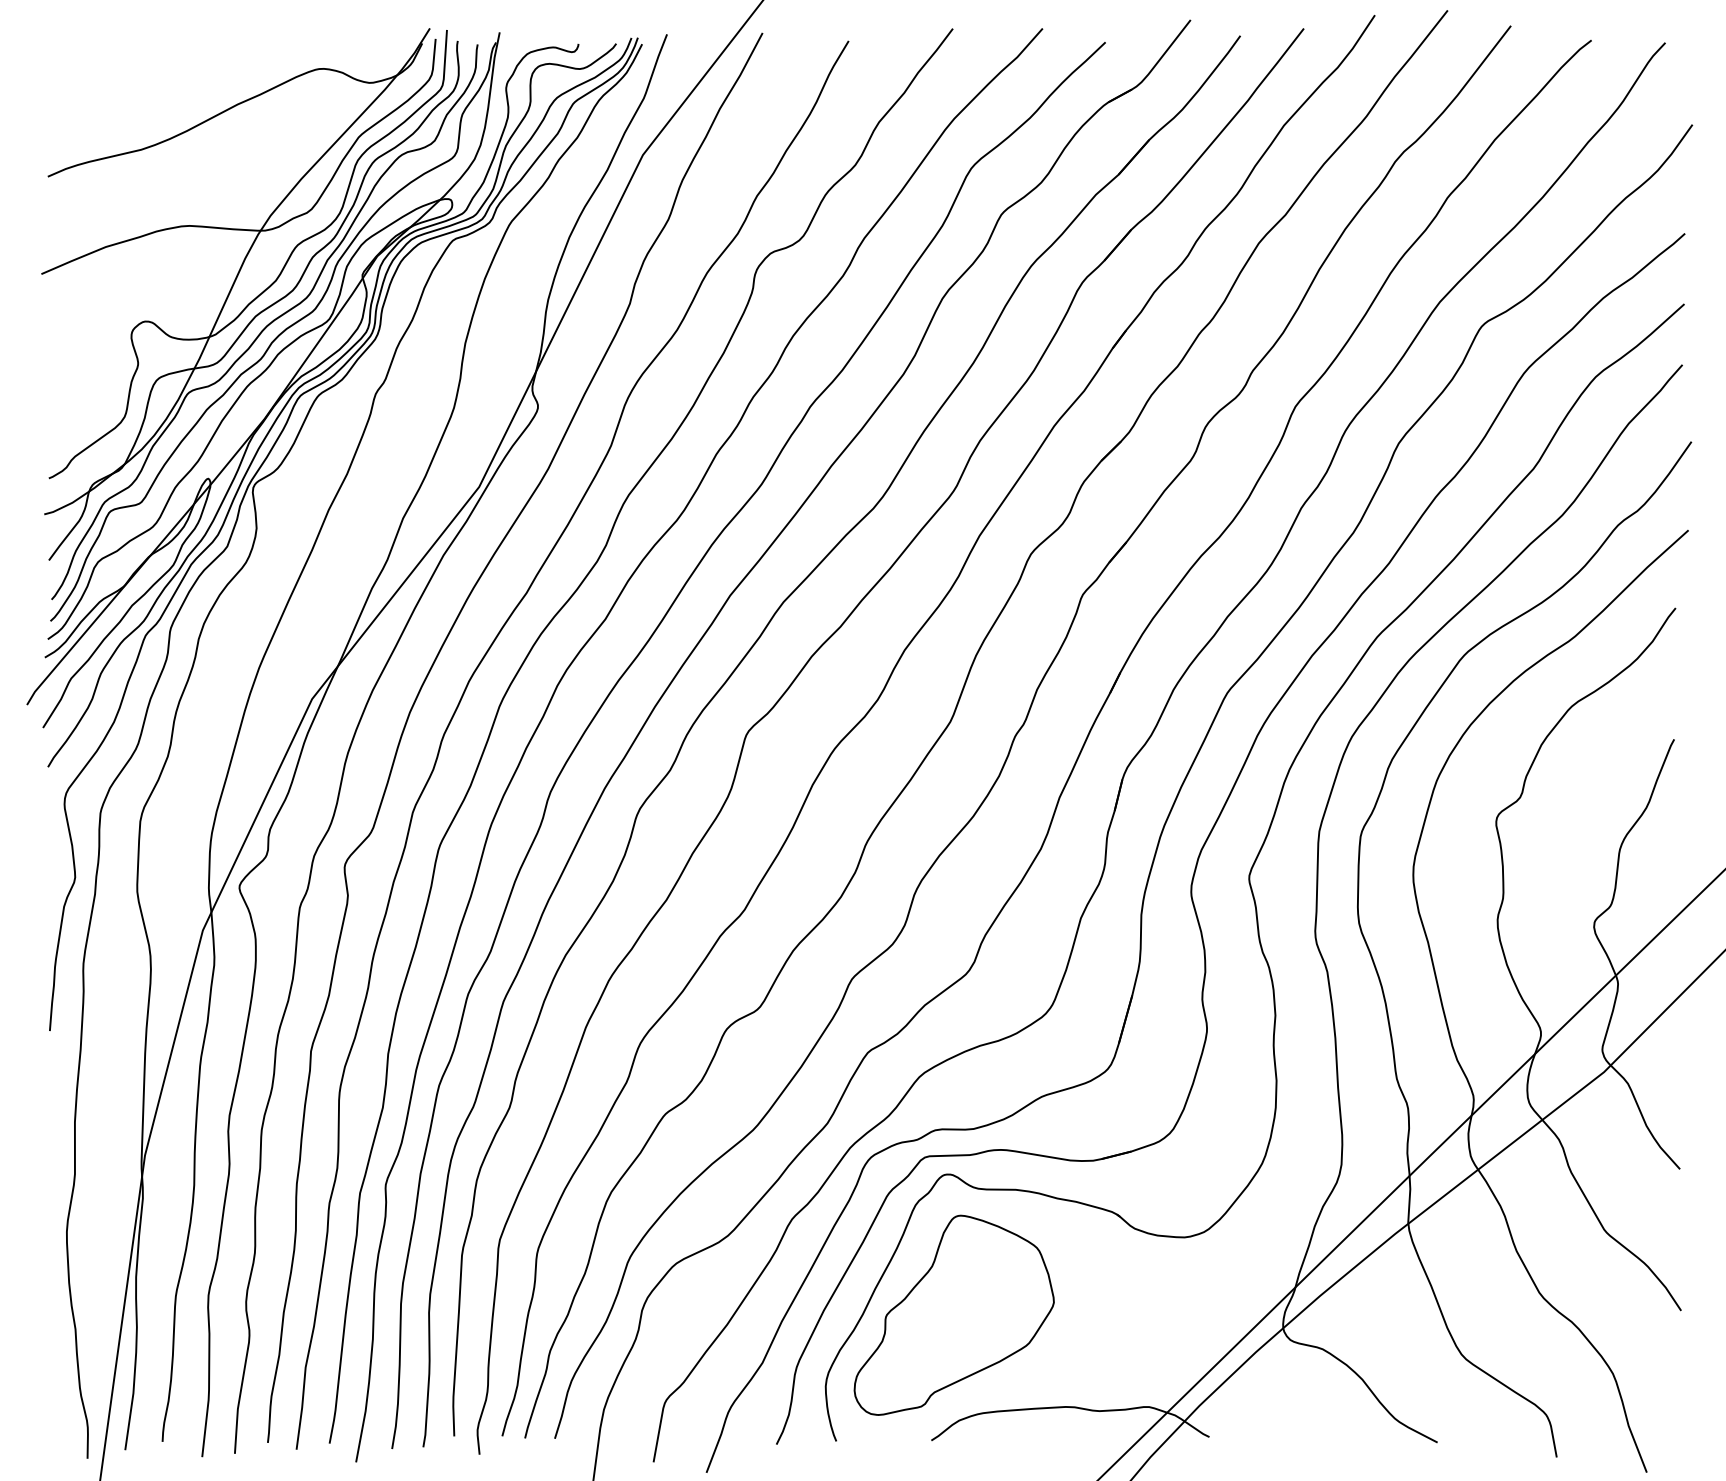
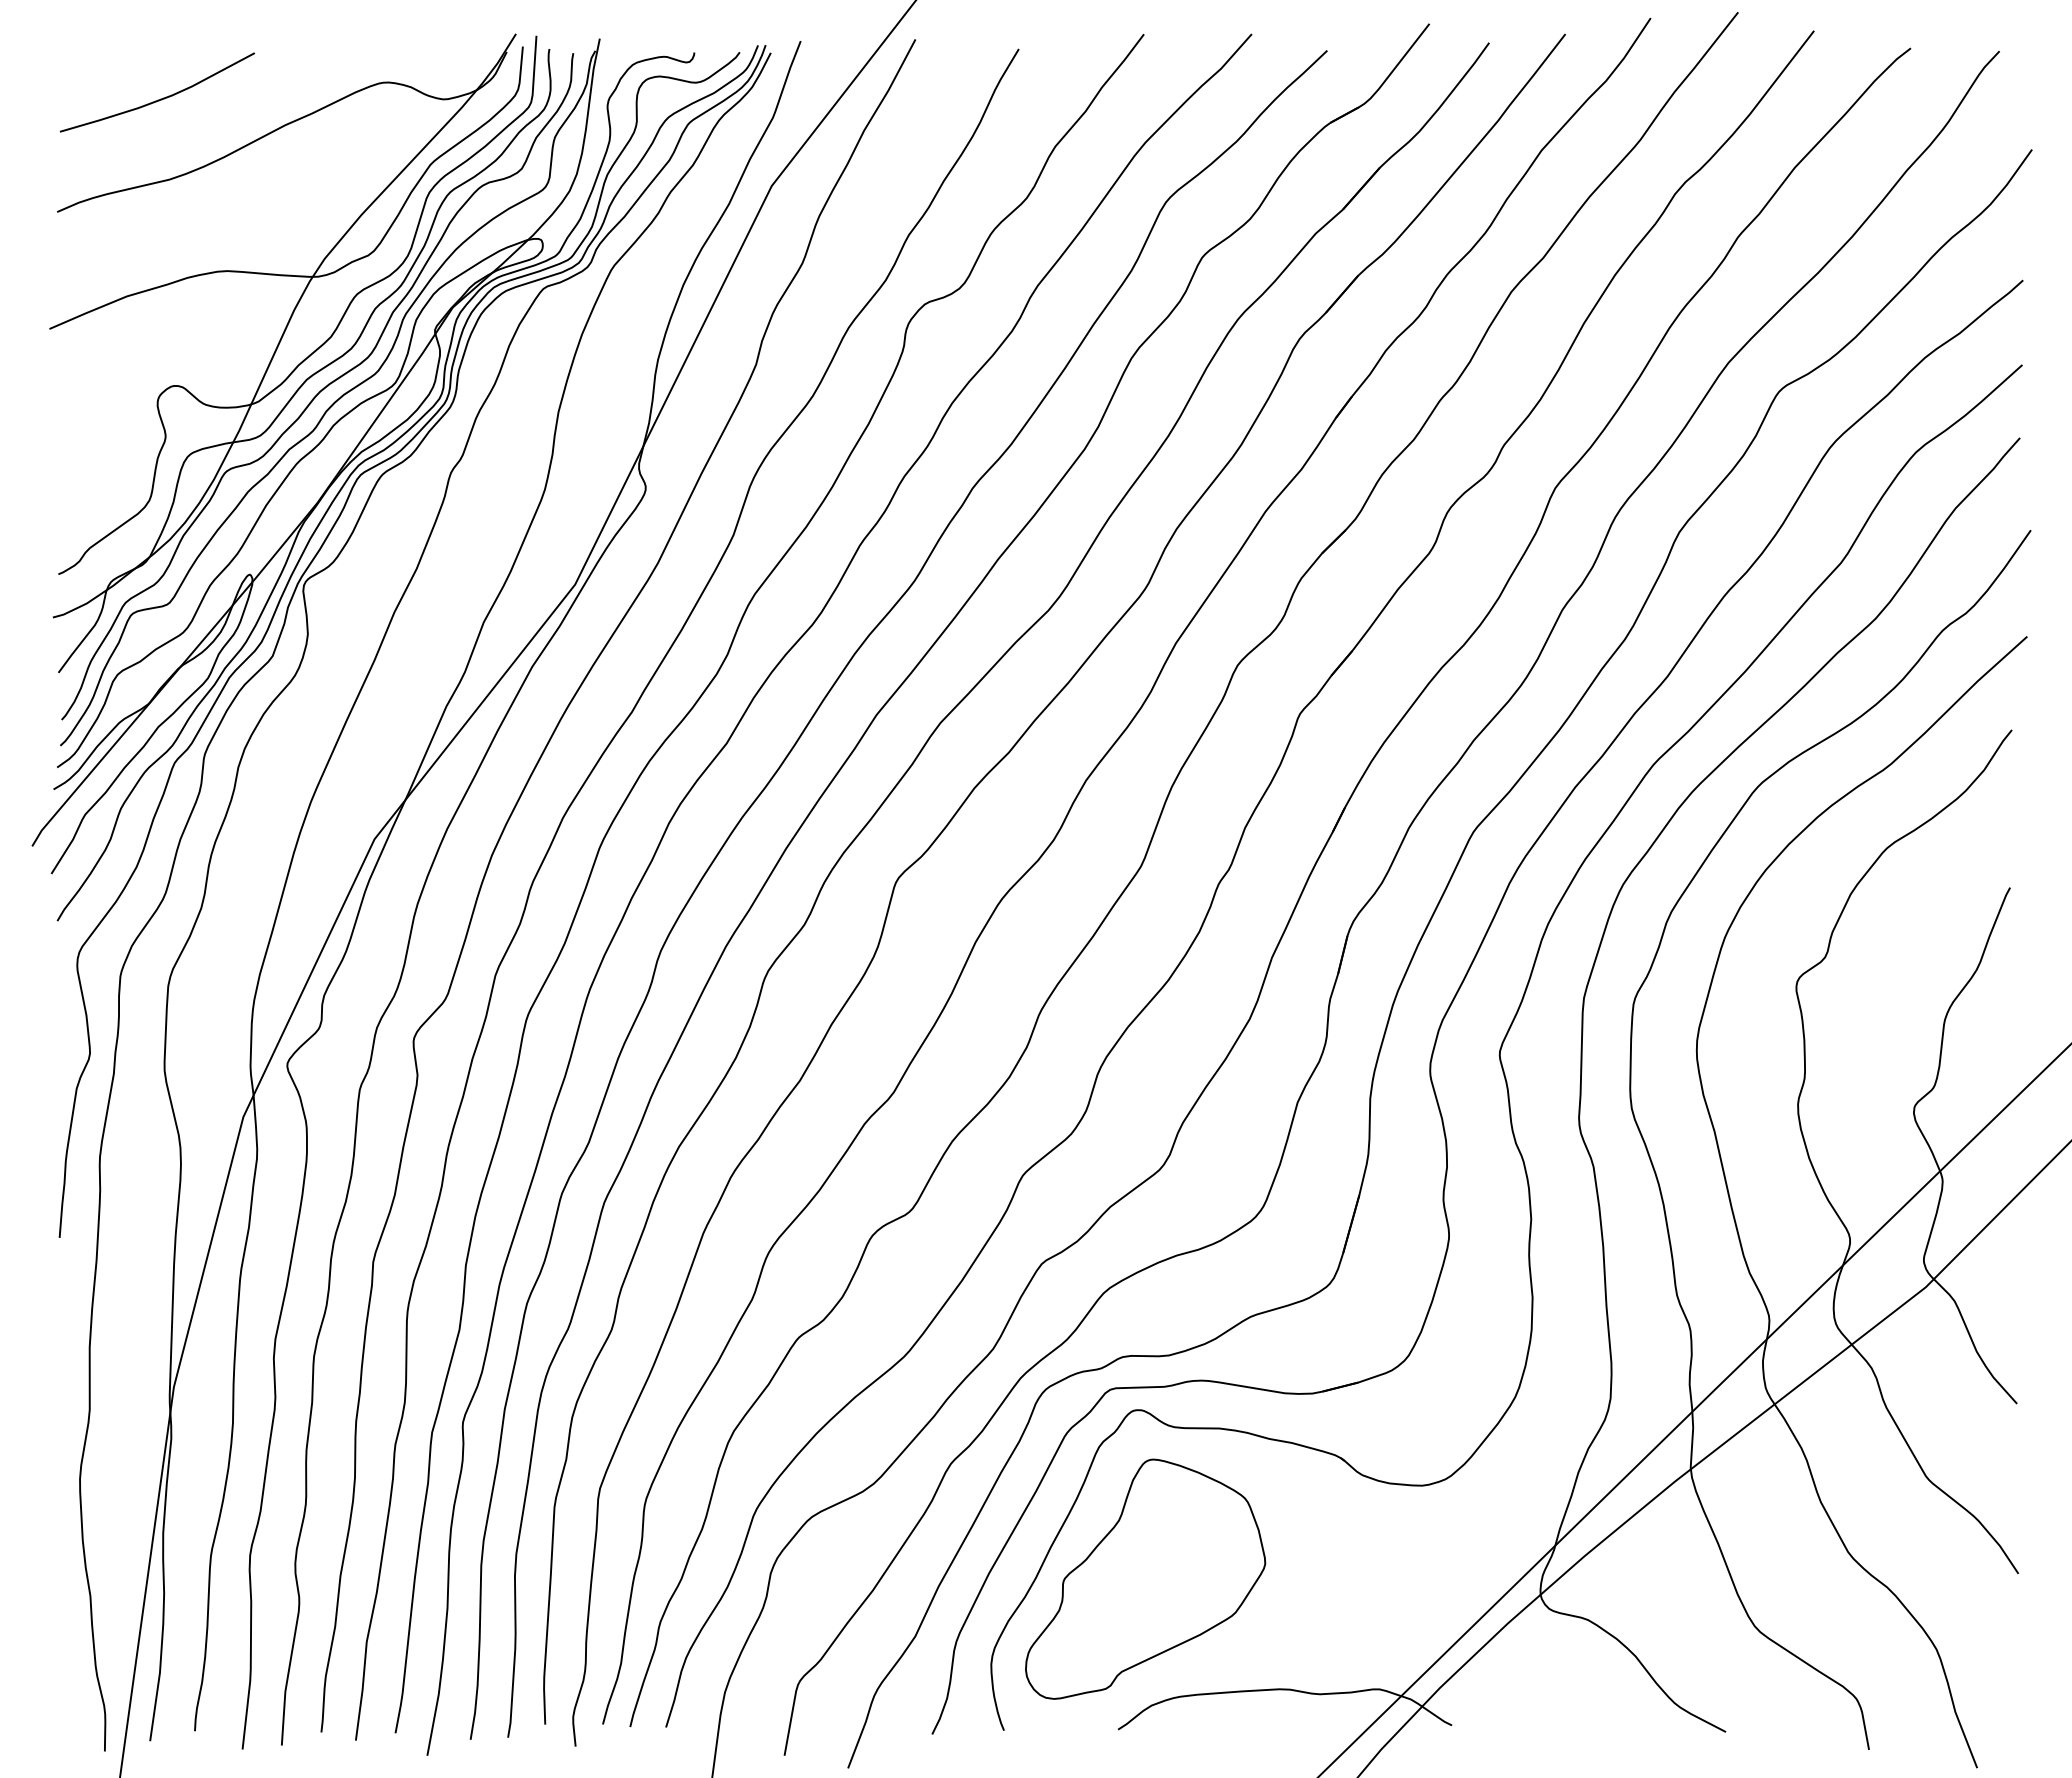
curve: (133, 82) -> (160, 98), added

